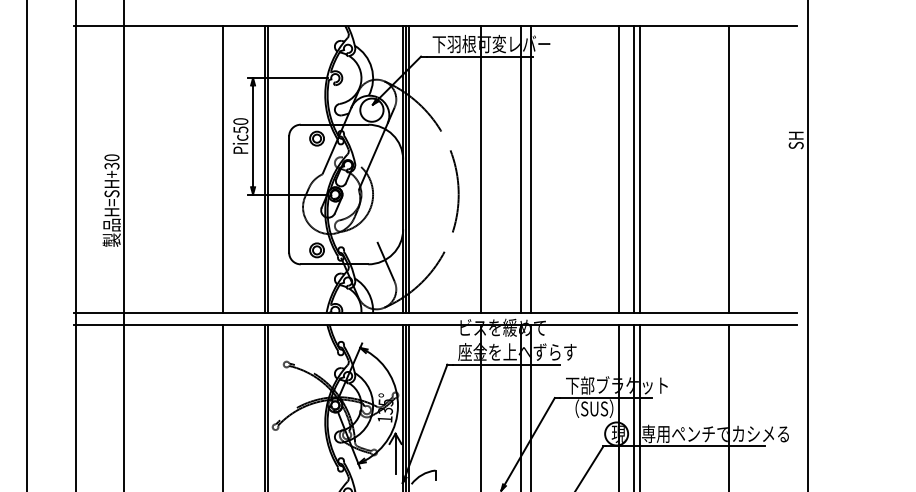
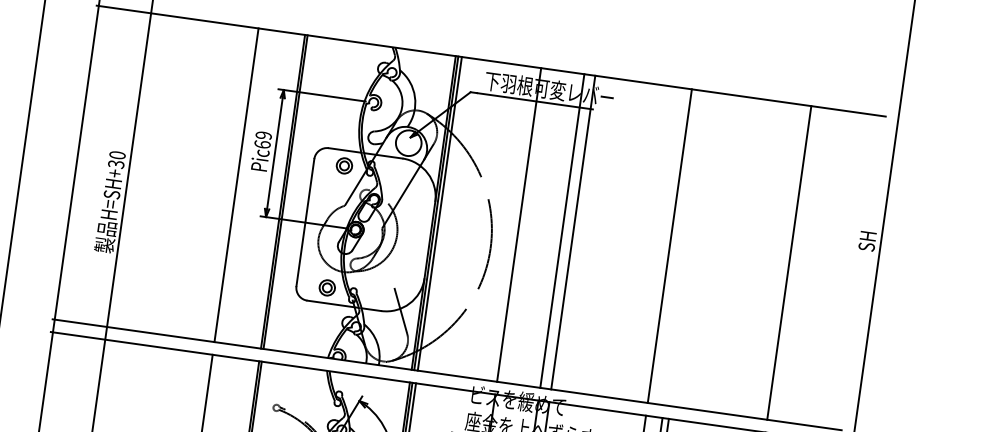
text: (240, 125) -> (262, 139), Pic50 -> Pic69
line: (634, 169) -> (686, 248), removed
line: (640, 169) -> (692, 249), removed

